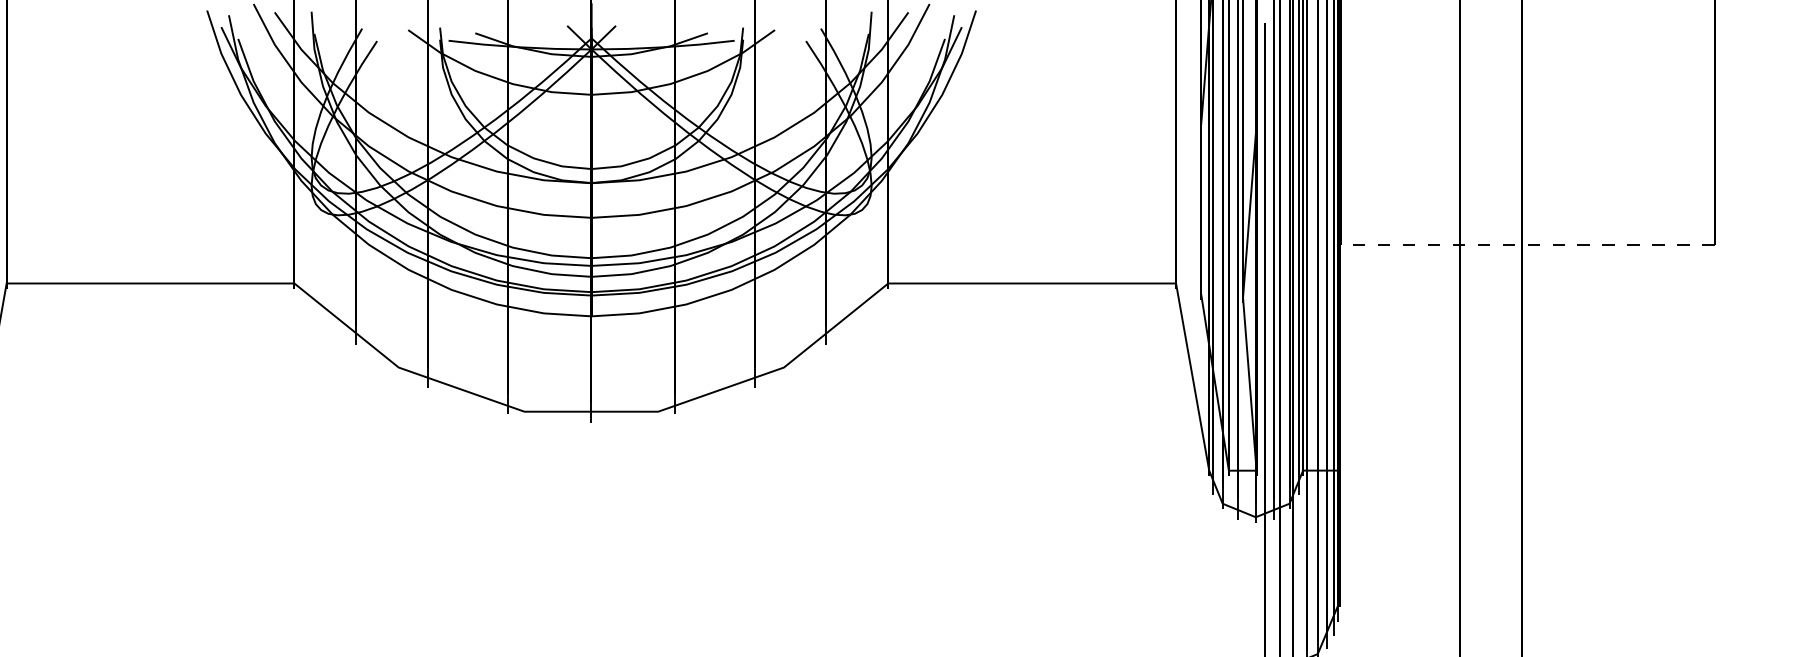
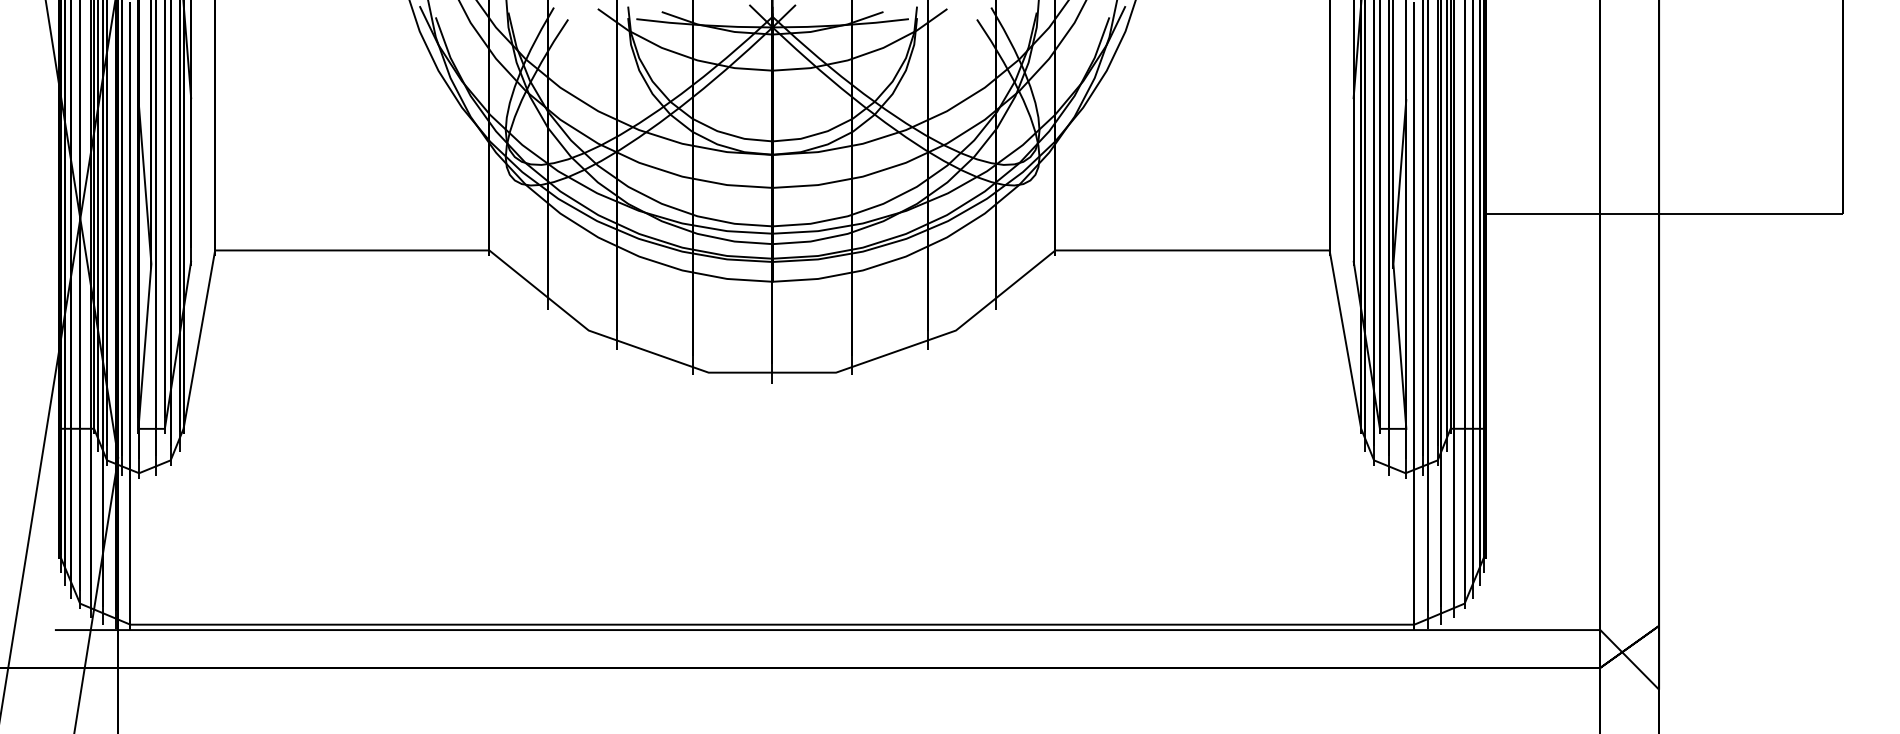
line: (1527, 245) -> (1664, 214), dashed -> solid

